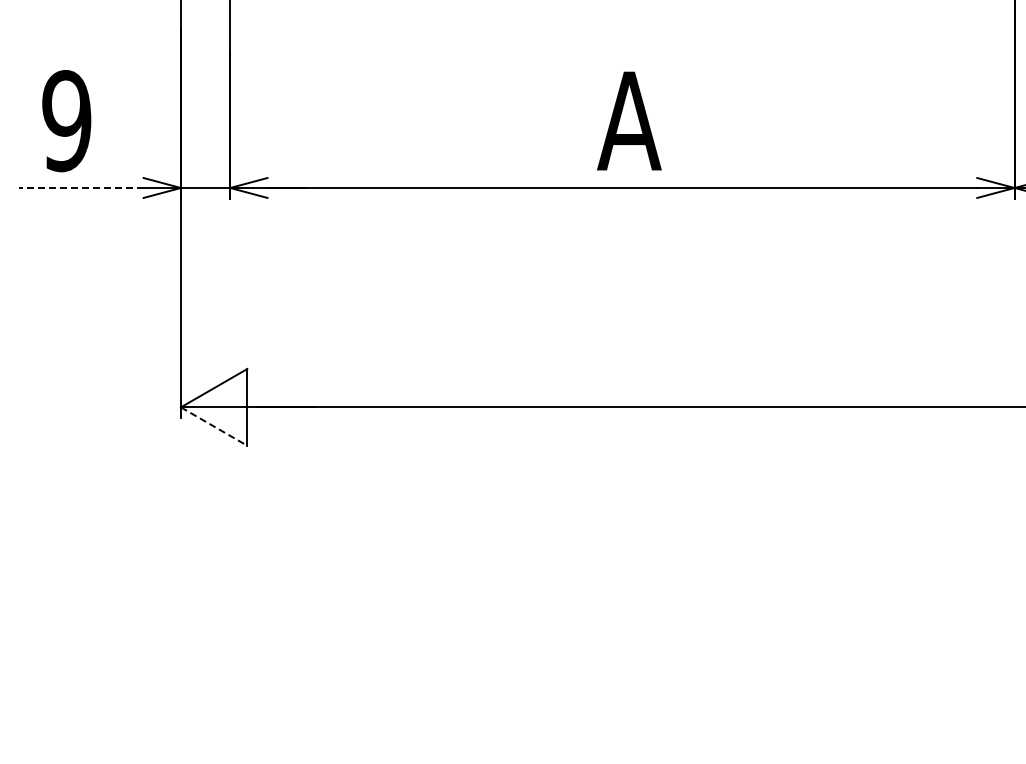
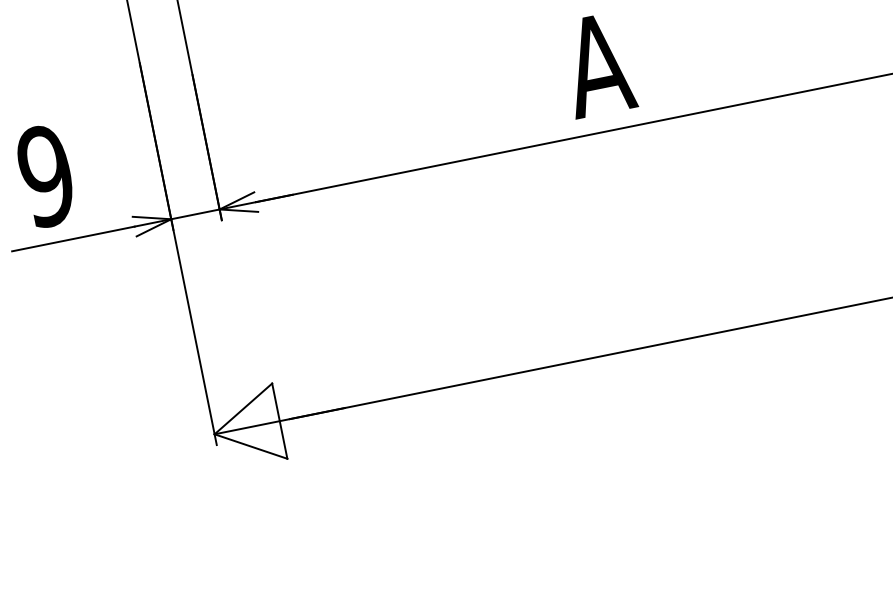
line: (81, 187) -> (73, 238), dashed -> solid
line: (214, 426) -> (251, 446), dashed -> solid

